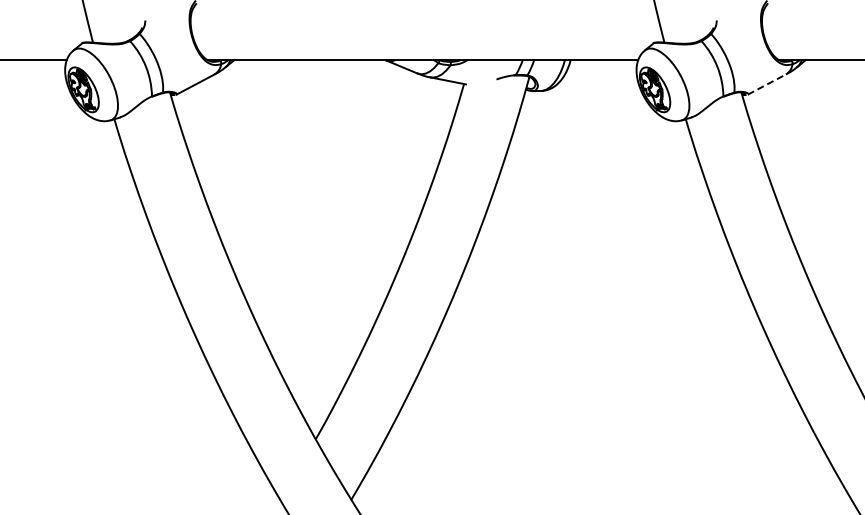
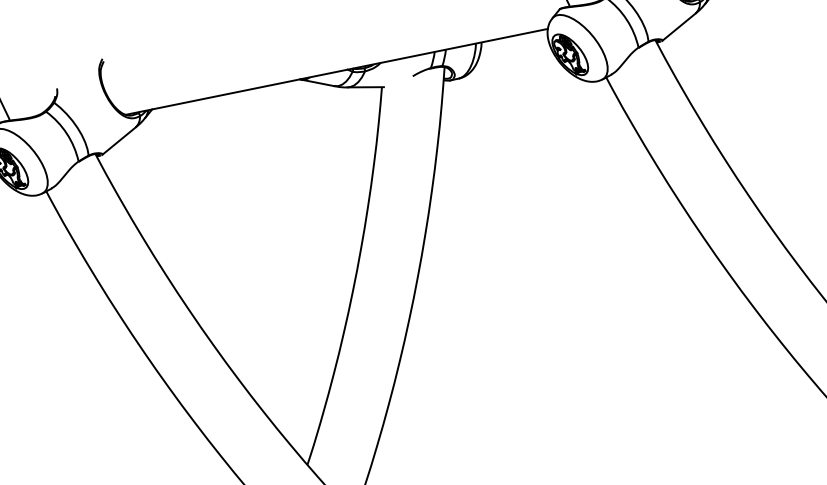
line: (766, 84) -> (678, 27), dashed -> solid

